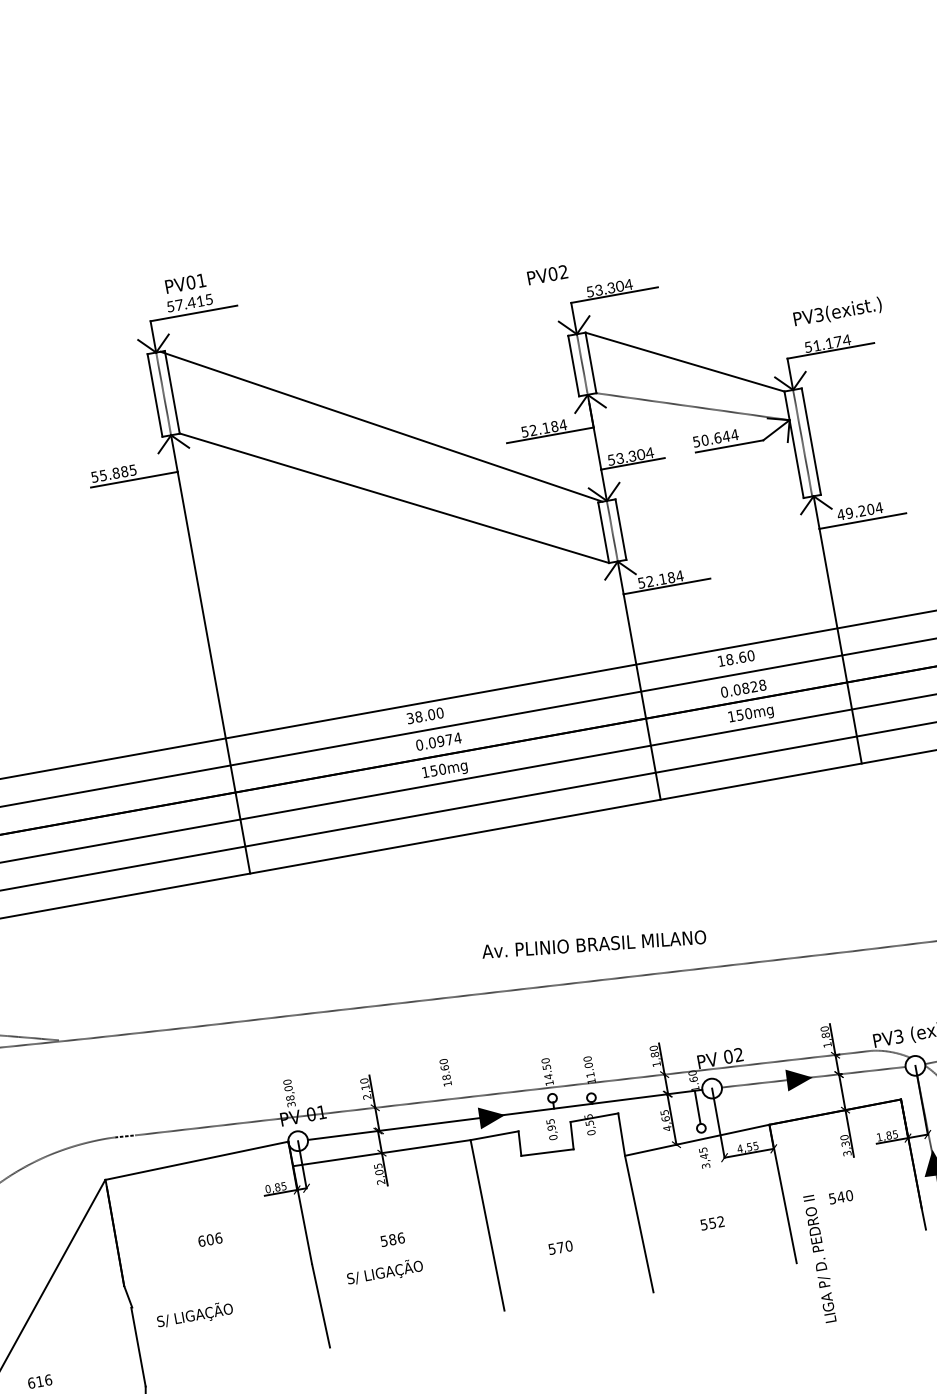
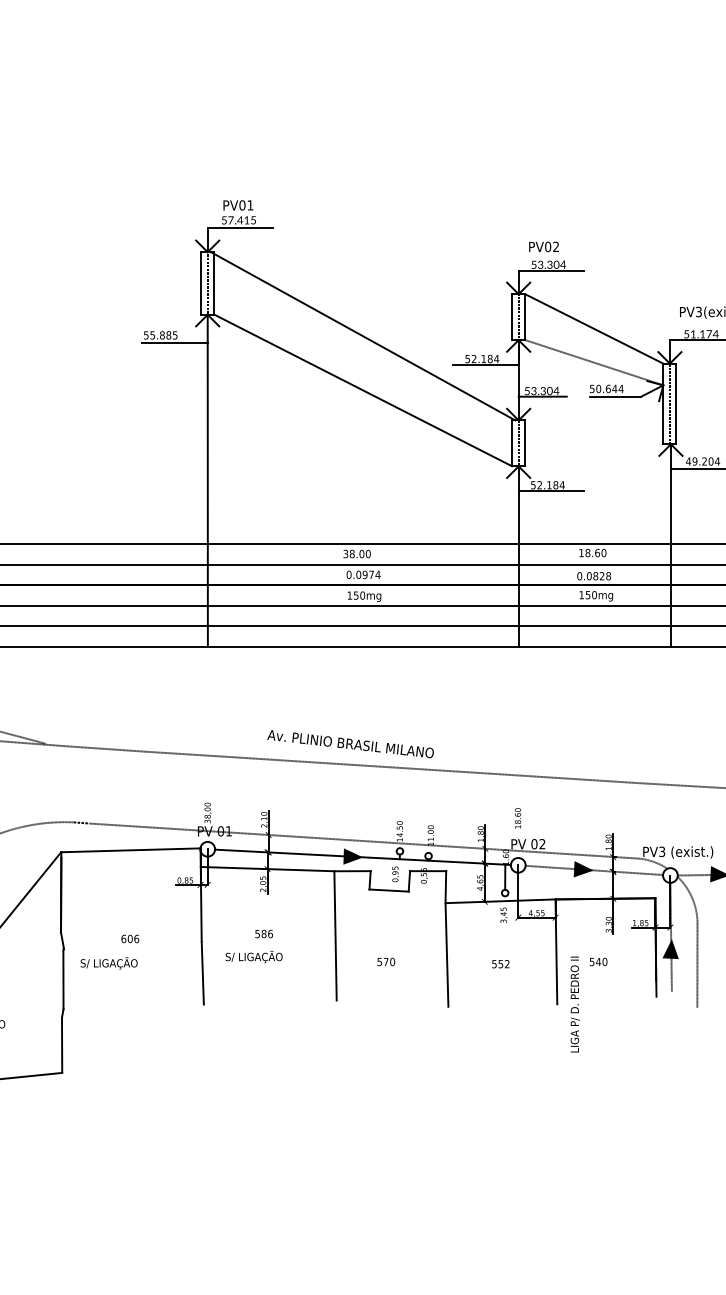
text: (546, 274) -> (543, 246), moved
text: (593, 945) -> (350, 744), moved
text: (445, 1072) -> (517, 818), moved
text: (210, 1239) -> (130, 938), moved

